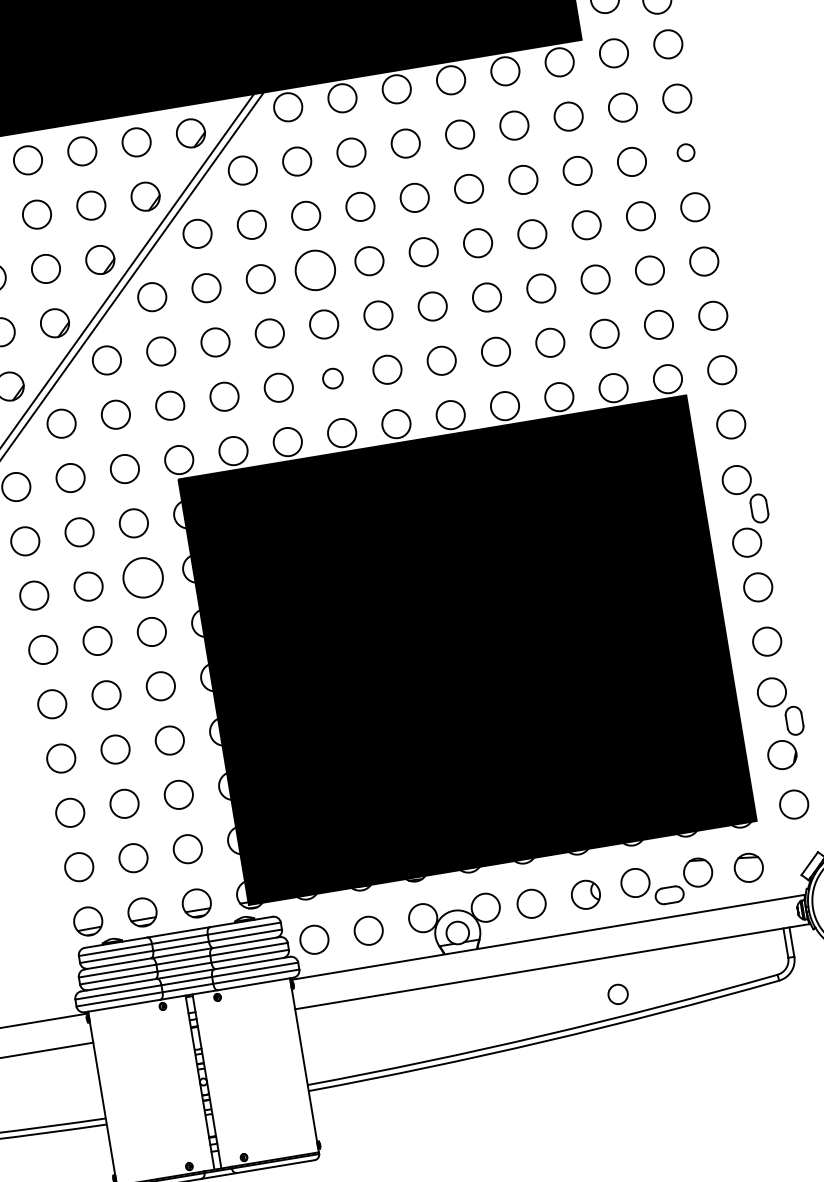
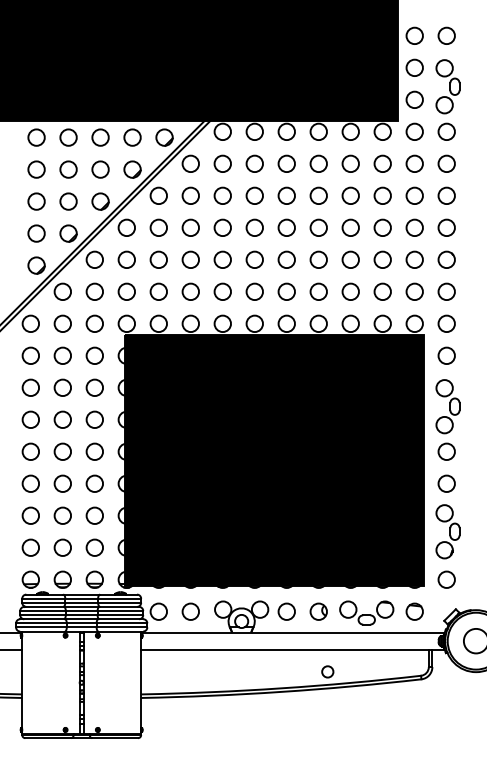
circle: (685, 152) -> (446, 195), size x1.67
circle: (314, 269) -> (222, 227), size x0.71
circle: (332, 378) -> (222, 291), size x1.43
circle: (142, 577) -> (94, 387), size x0.71

